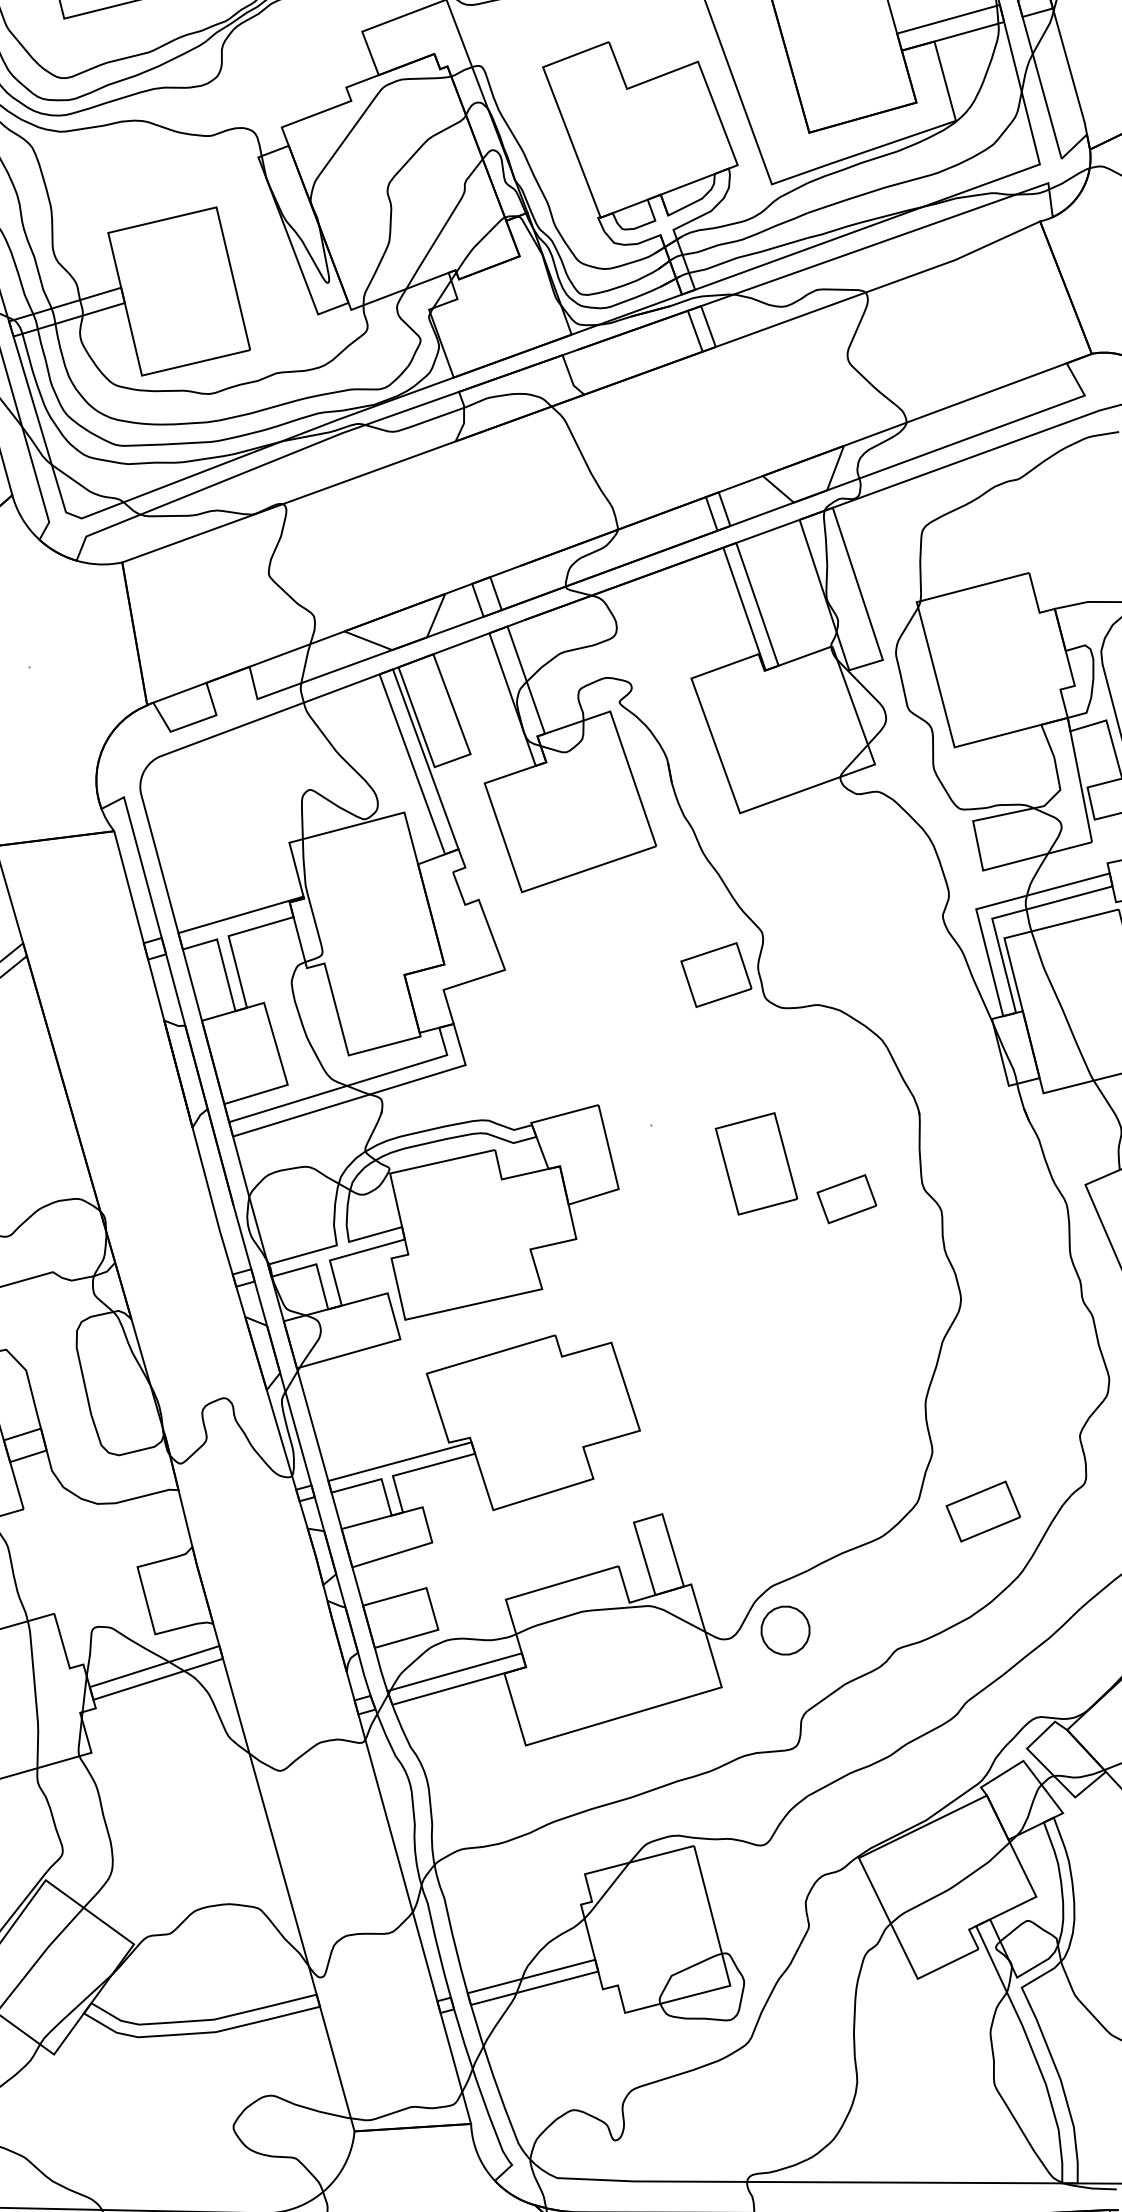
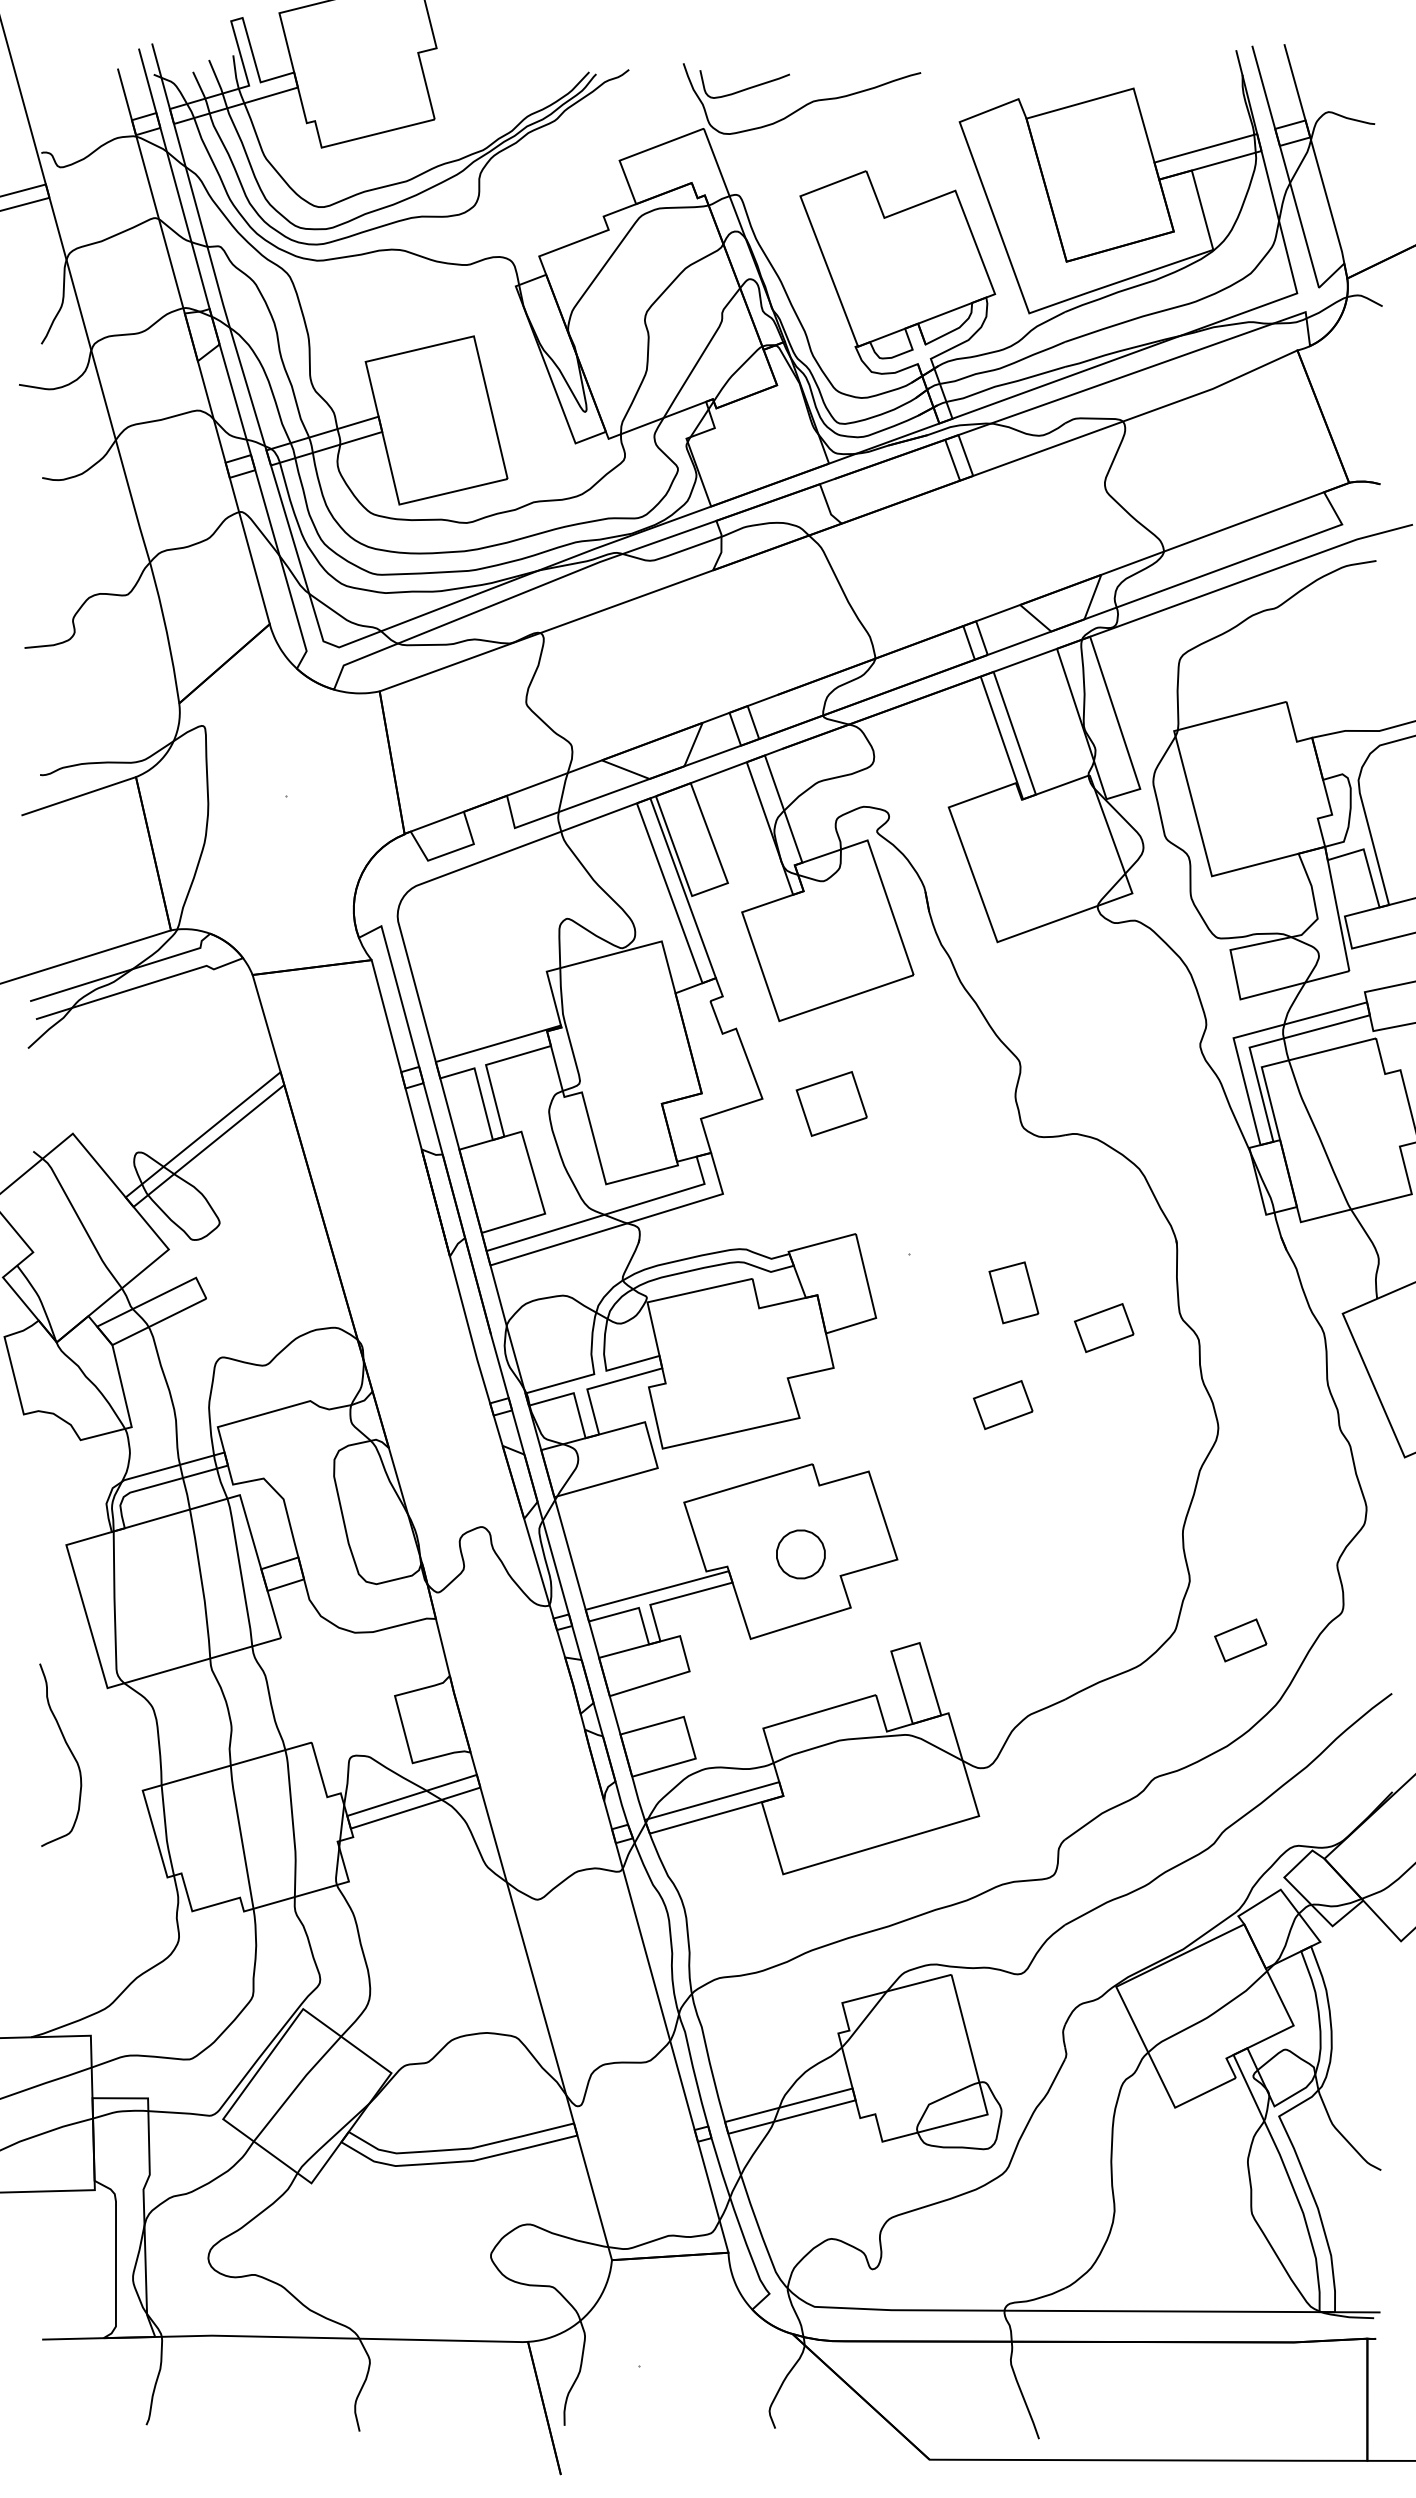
part: (716, 974) -> (831, 1103), moved
part: (756, 1163) -> (1013, 1292), size x0.6
part: (746, 1276) -> (1003, 1405), added
part: (983, 1511) -> (1240, 1640), size x0.7
part: (785, 1630) -> (800, 1554), moved

